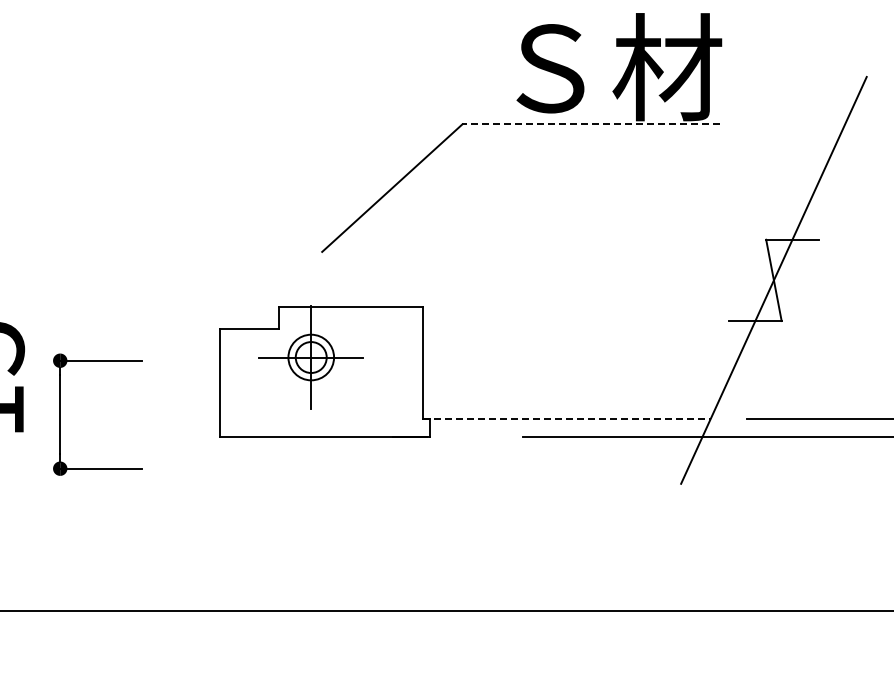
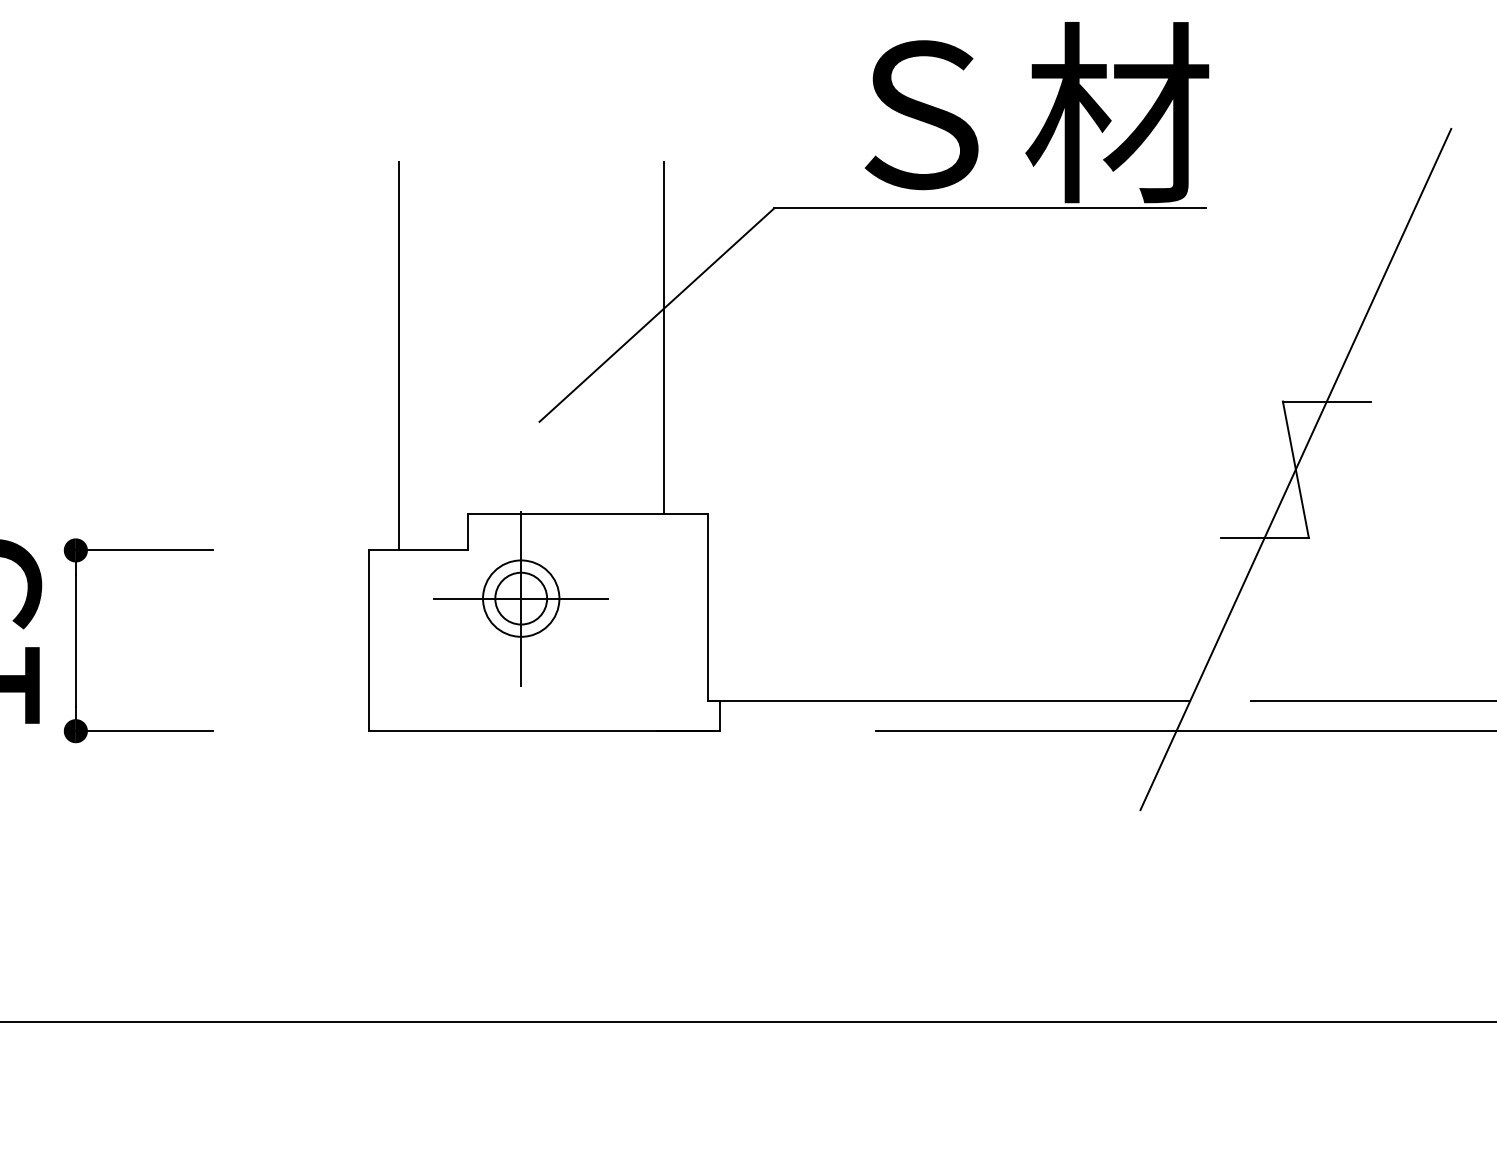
line: (591, 124) -> (990, 208), dashed -> solid
line: (396, 201) -> (663, 337), added
line: (238, 212) -> (399, 355), added
part: (60, 414) -> (76, 640), moved
line: (566, 418) -> (948, 700), dashed -> solid

